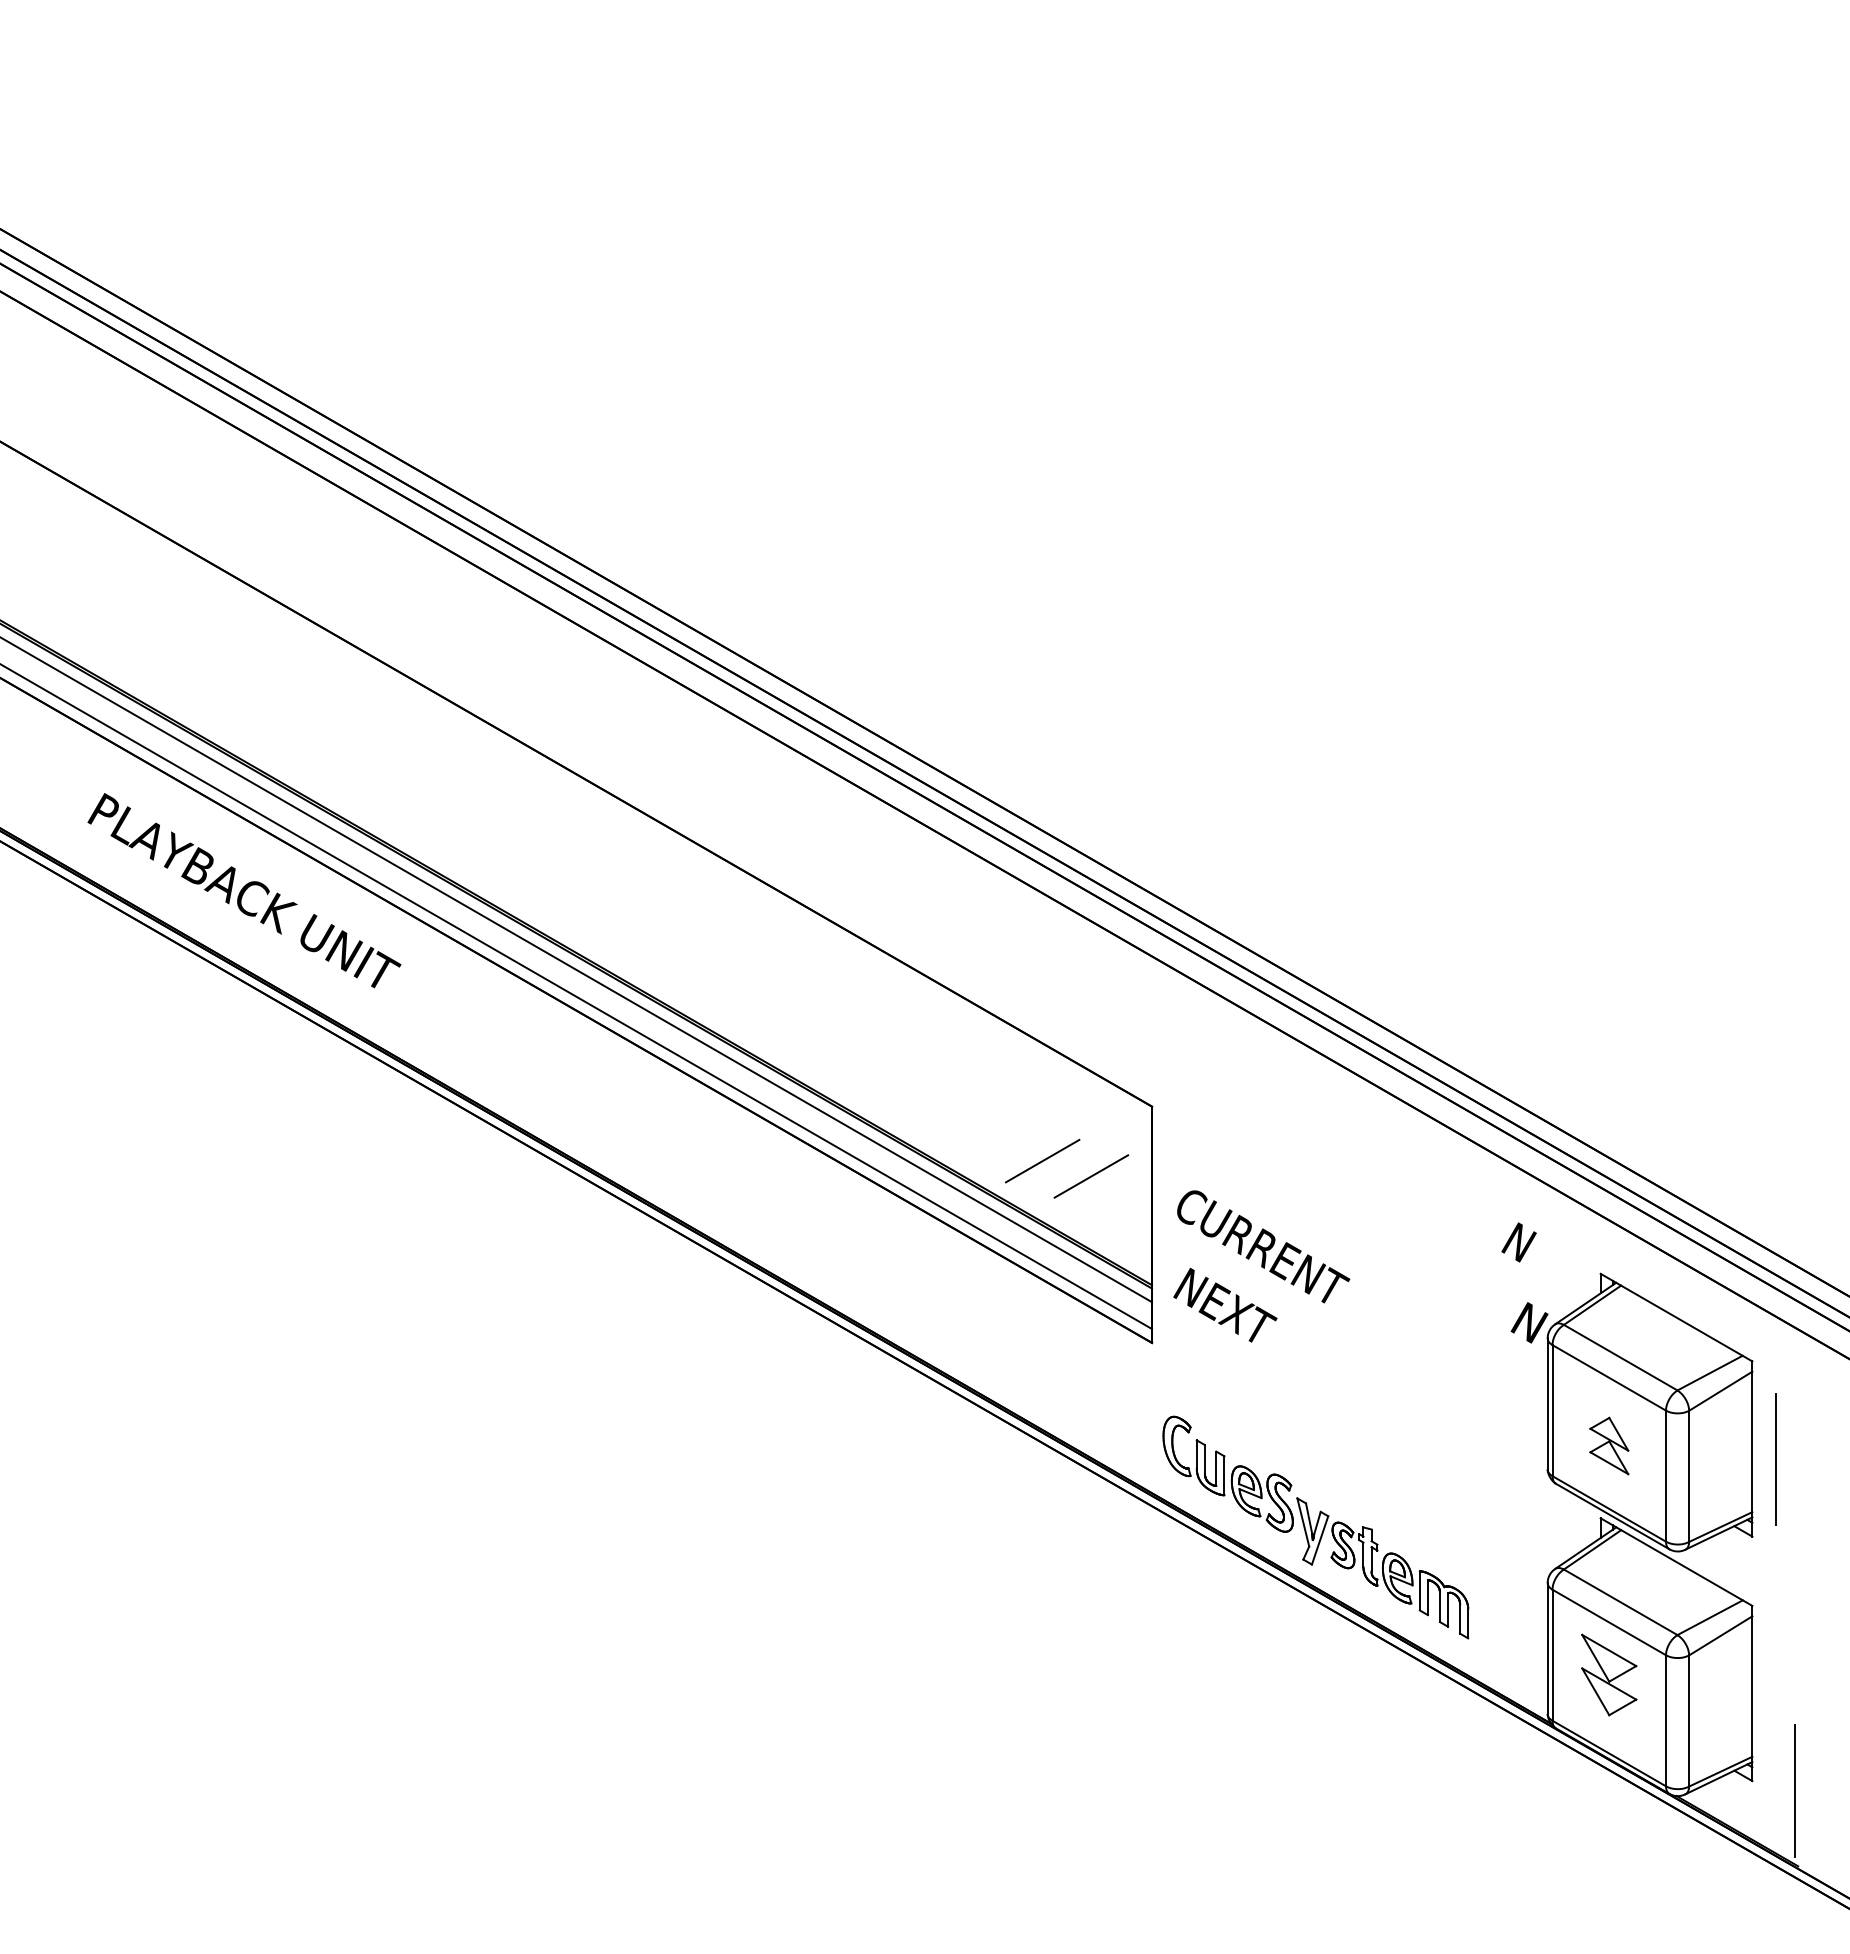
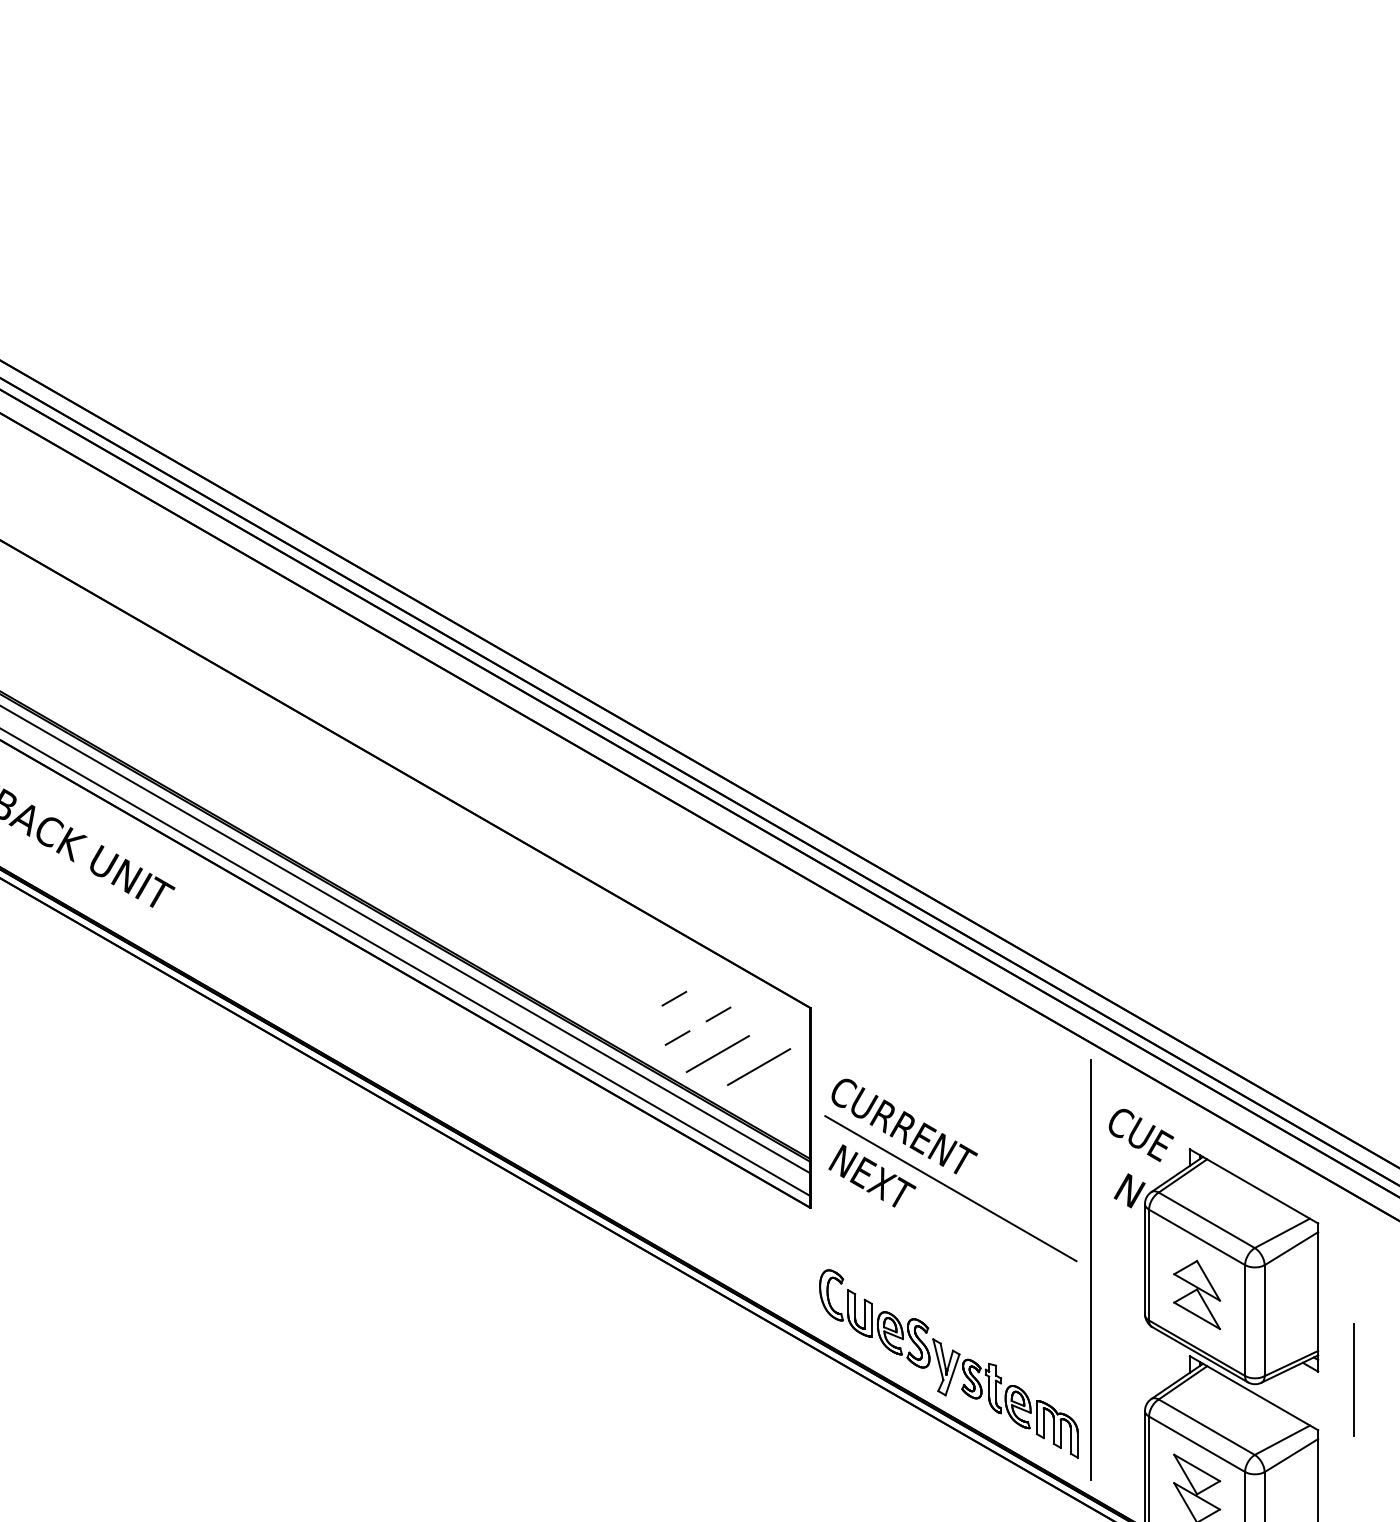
line: (991, 1095) -> (674, 998), added
line: (1043, 1114) -> (718, 1014), added
line: (994, 1142) -> (677, 1038), added
text: (1541, 1255) -> (1139, 1133), N -> CUE
line: (1317, 1320) -> (950, 1188), added
line: (1484, 1416) -> (1091, 1270), added
part: (1609, 1445) -> (1197, 1294), size x1.43
line: (1775, 1459) -> (1353, 1380), moved

